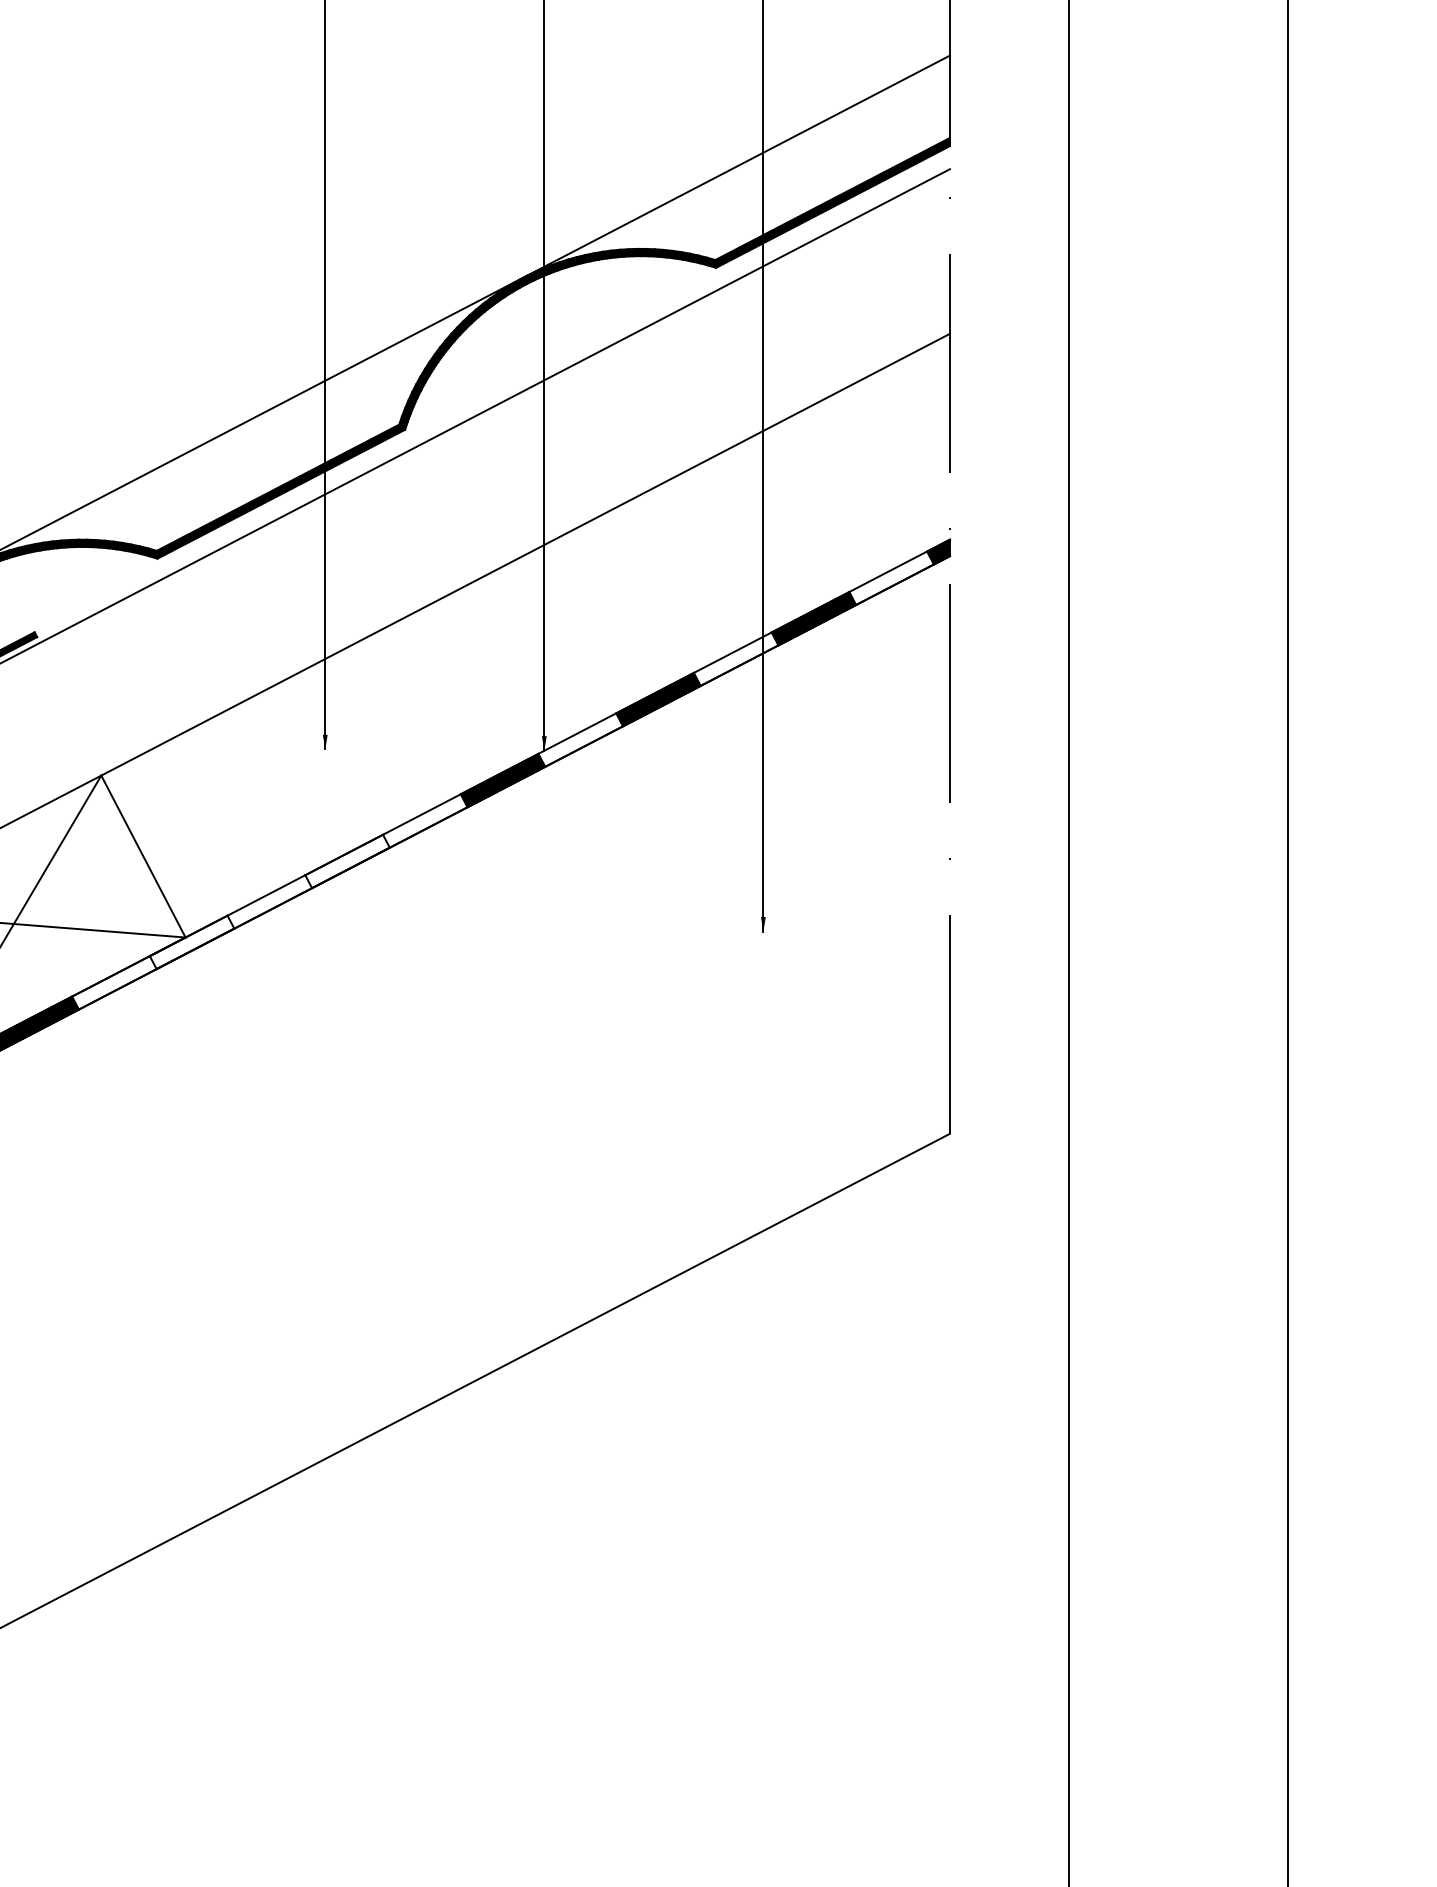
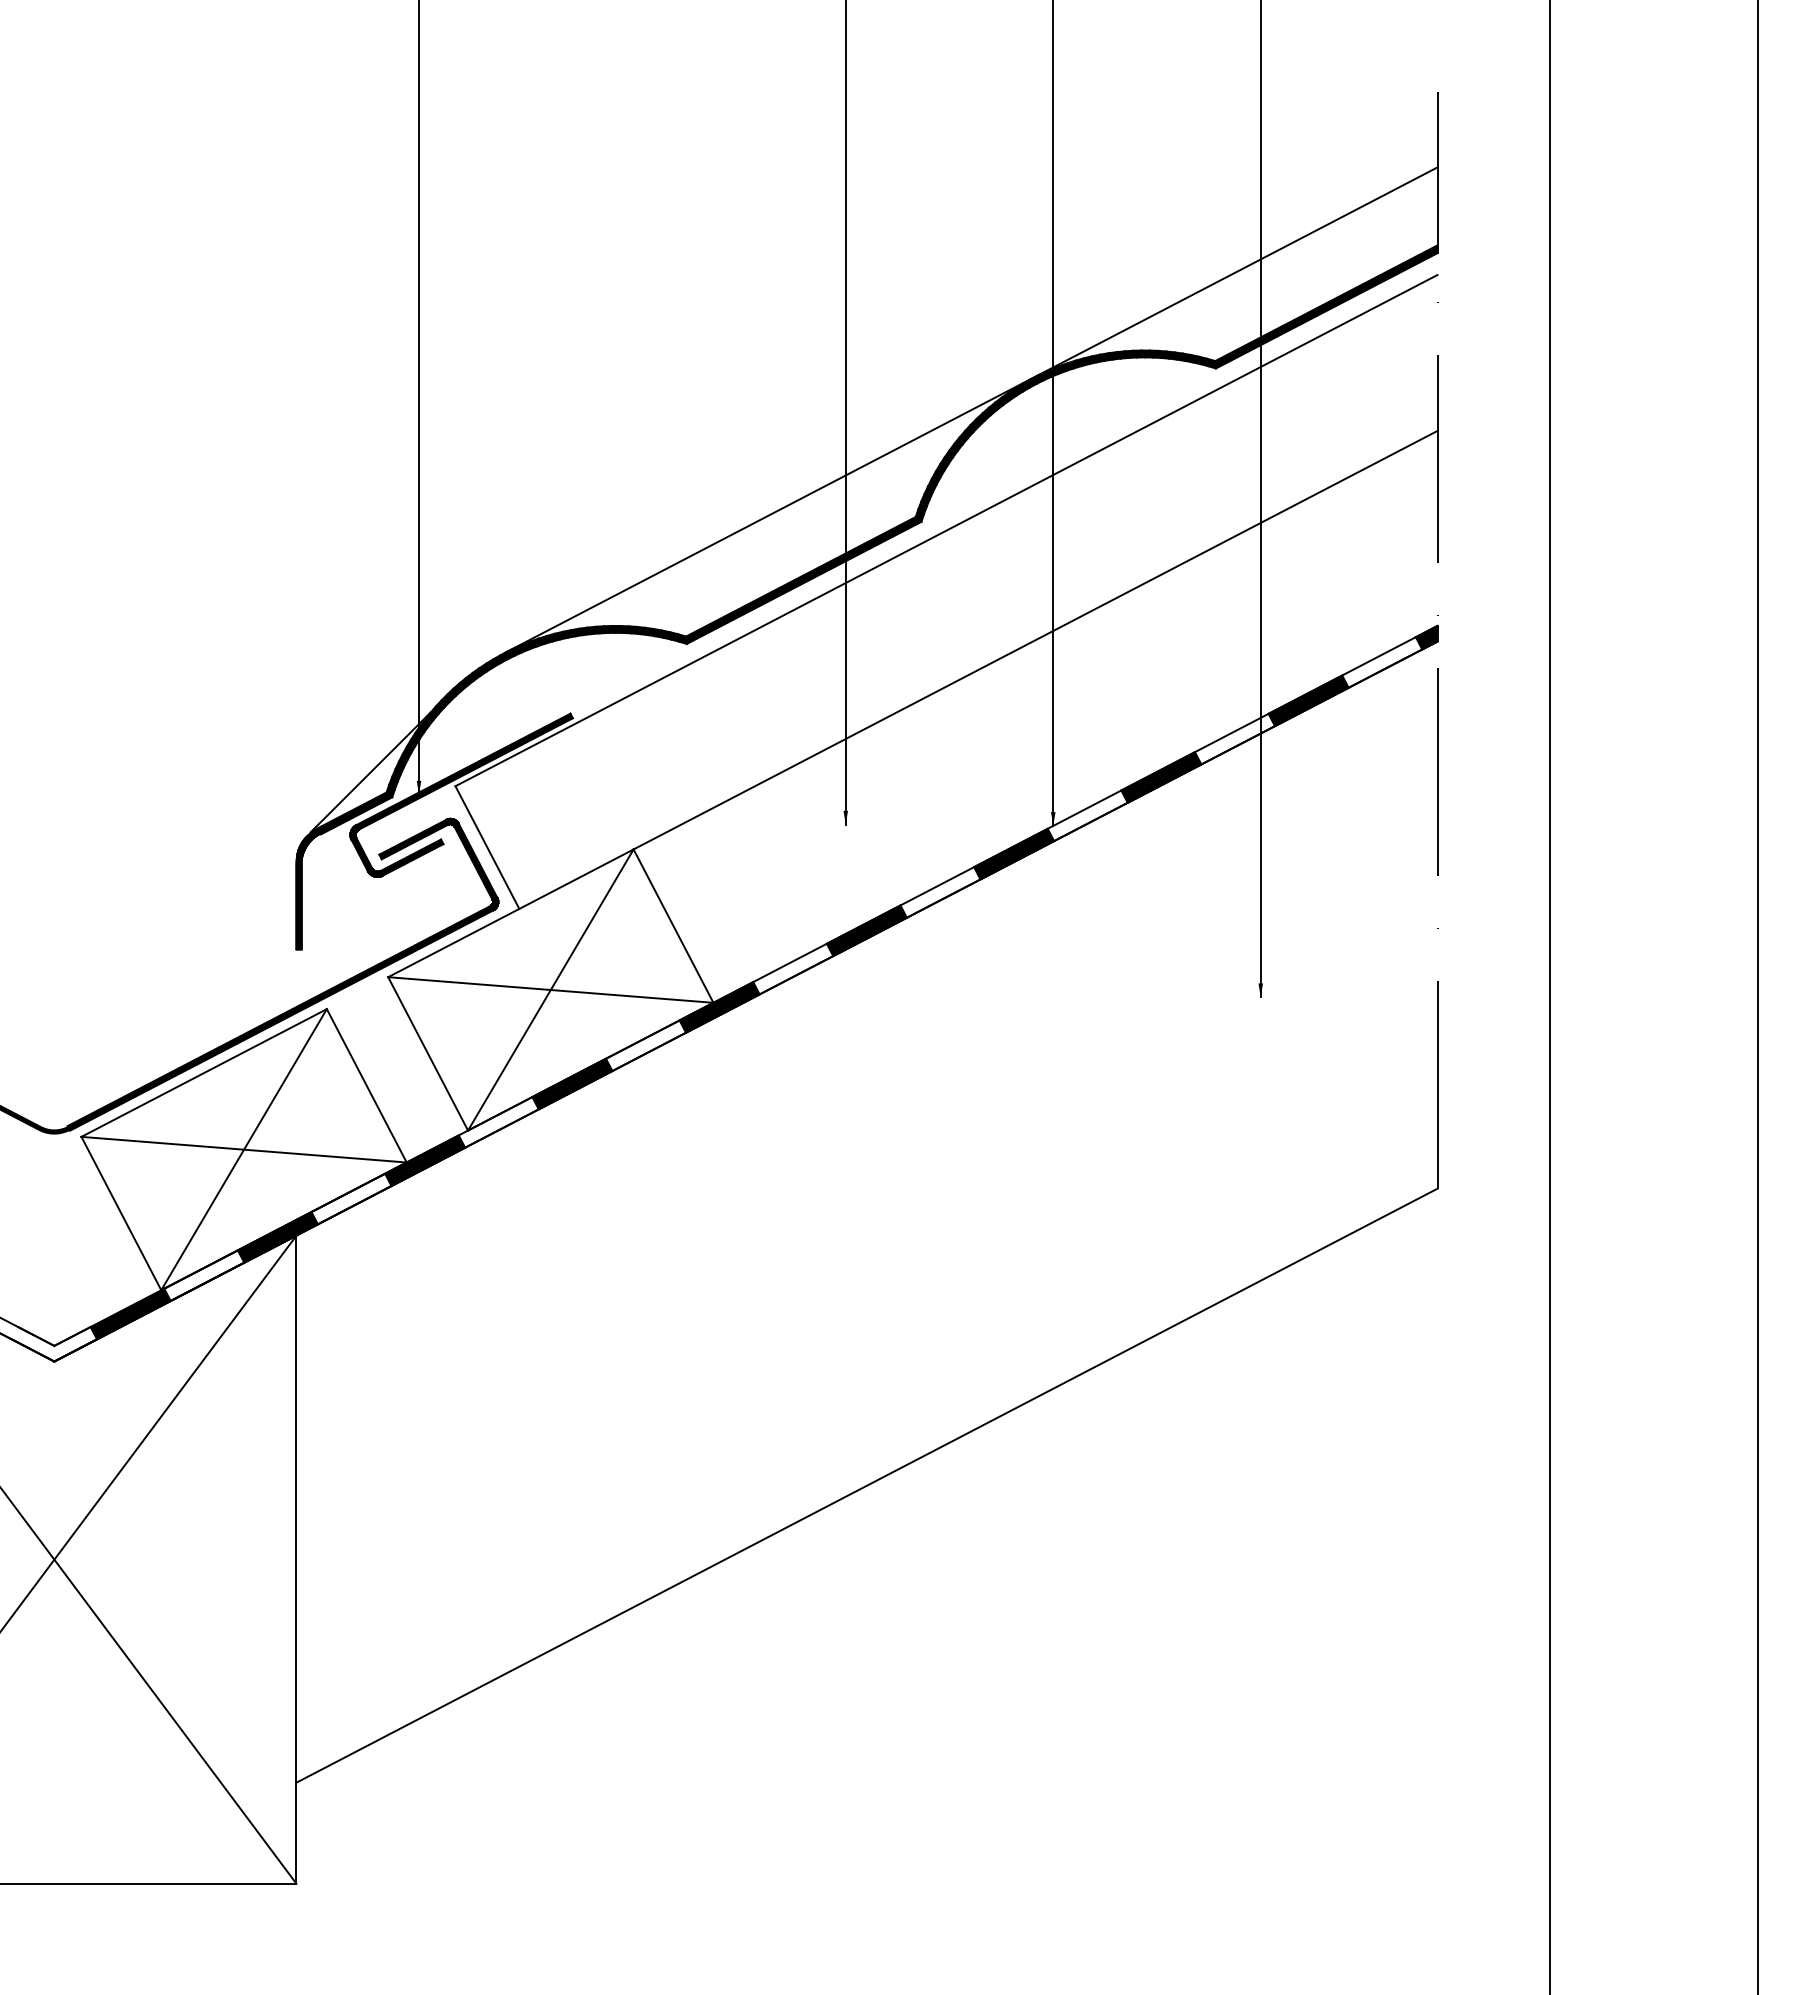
fill: (347, 861) -> (866, 930), added
fill: (191, 942) -> (719, 1007), added

